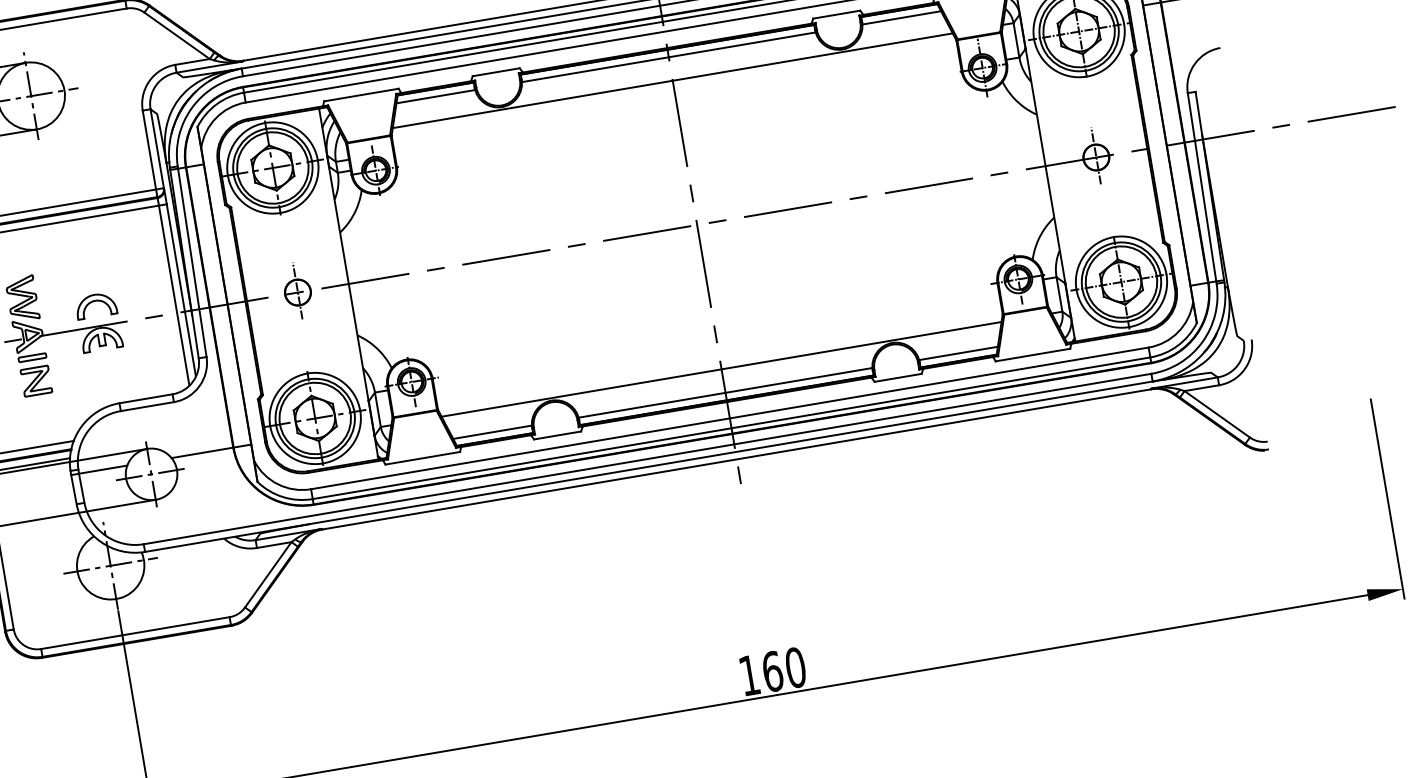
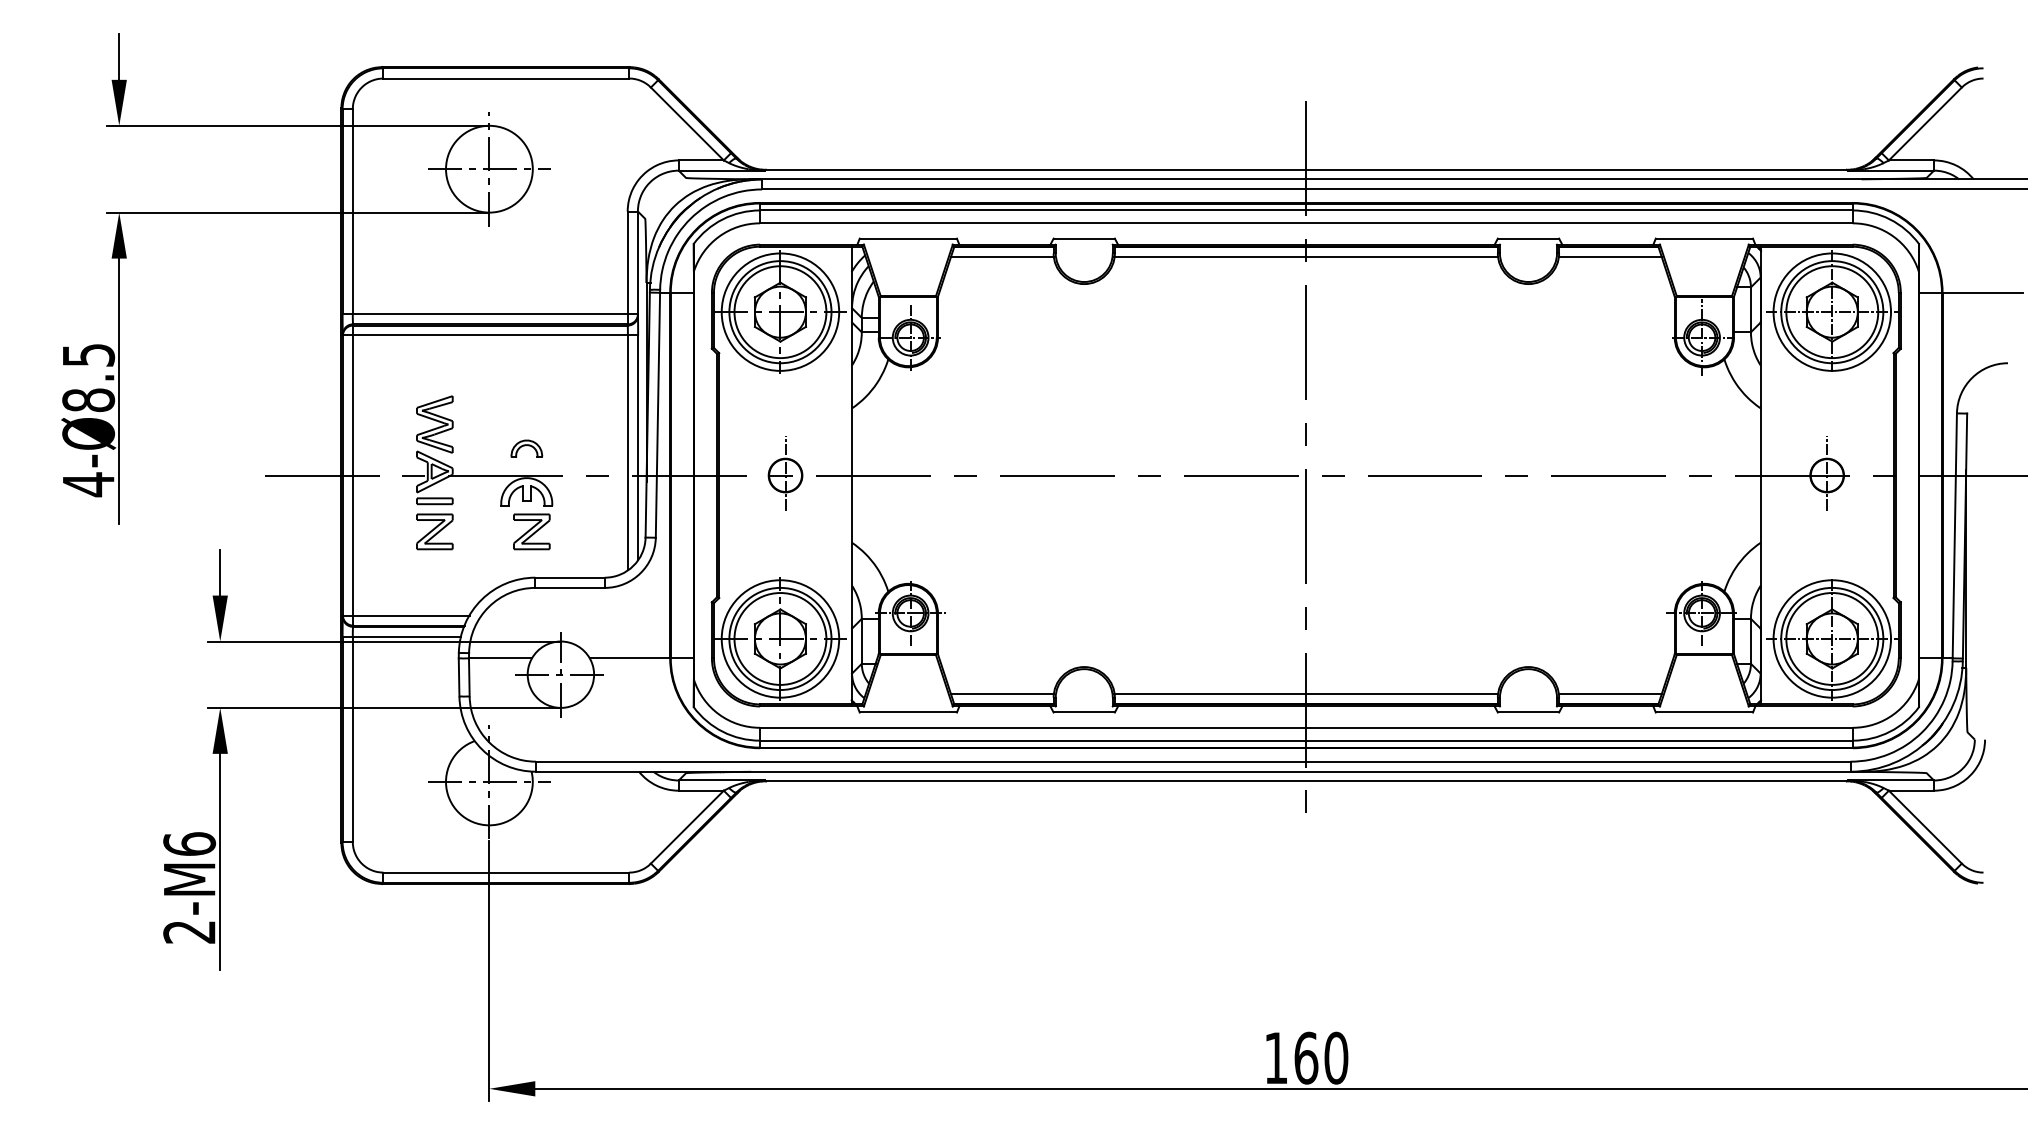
line: (672, 80) -> (1306, 287), removed
part: (95, 305) -> (526, 448), size x0.6
part: (110, 368) -> (531, 531), added
line: (721, 369) -> (1306, 663), removed

